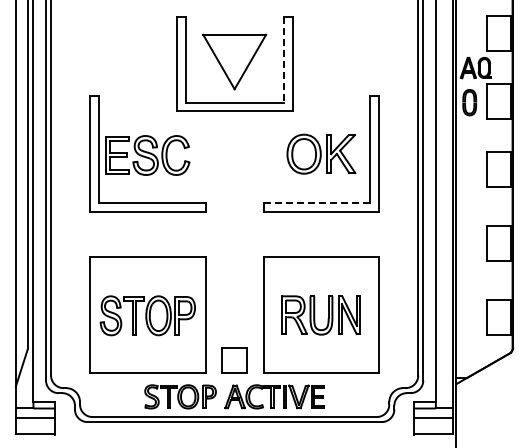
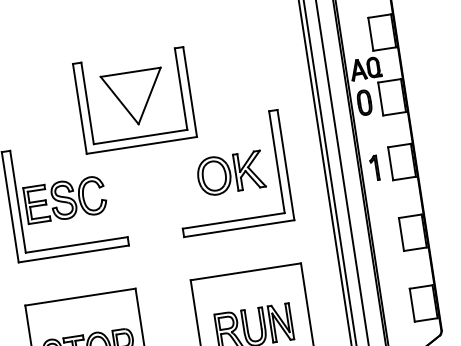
line: (283, 59) -> (180, 88), dashed -> solid
part: (469, 170) -> (374, 167), added
line: (316, 203) -> (233, 221), dashed -> solid

